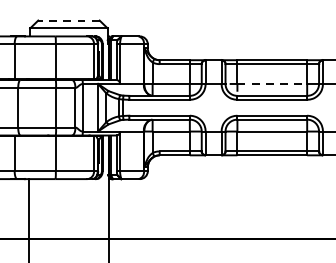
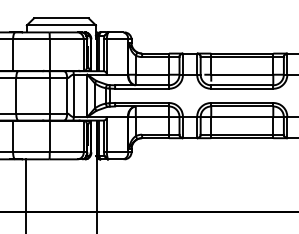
line: (67, 20) -> (60, 18), dashed -> solid
line: (272, 83) -> (242, 74), dashed -> solid

